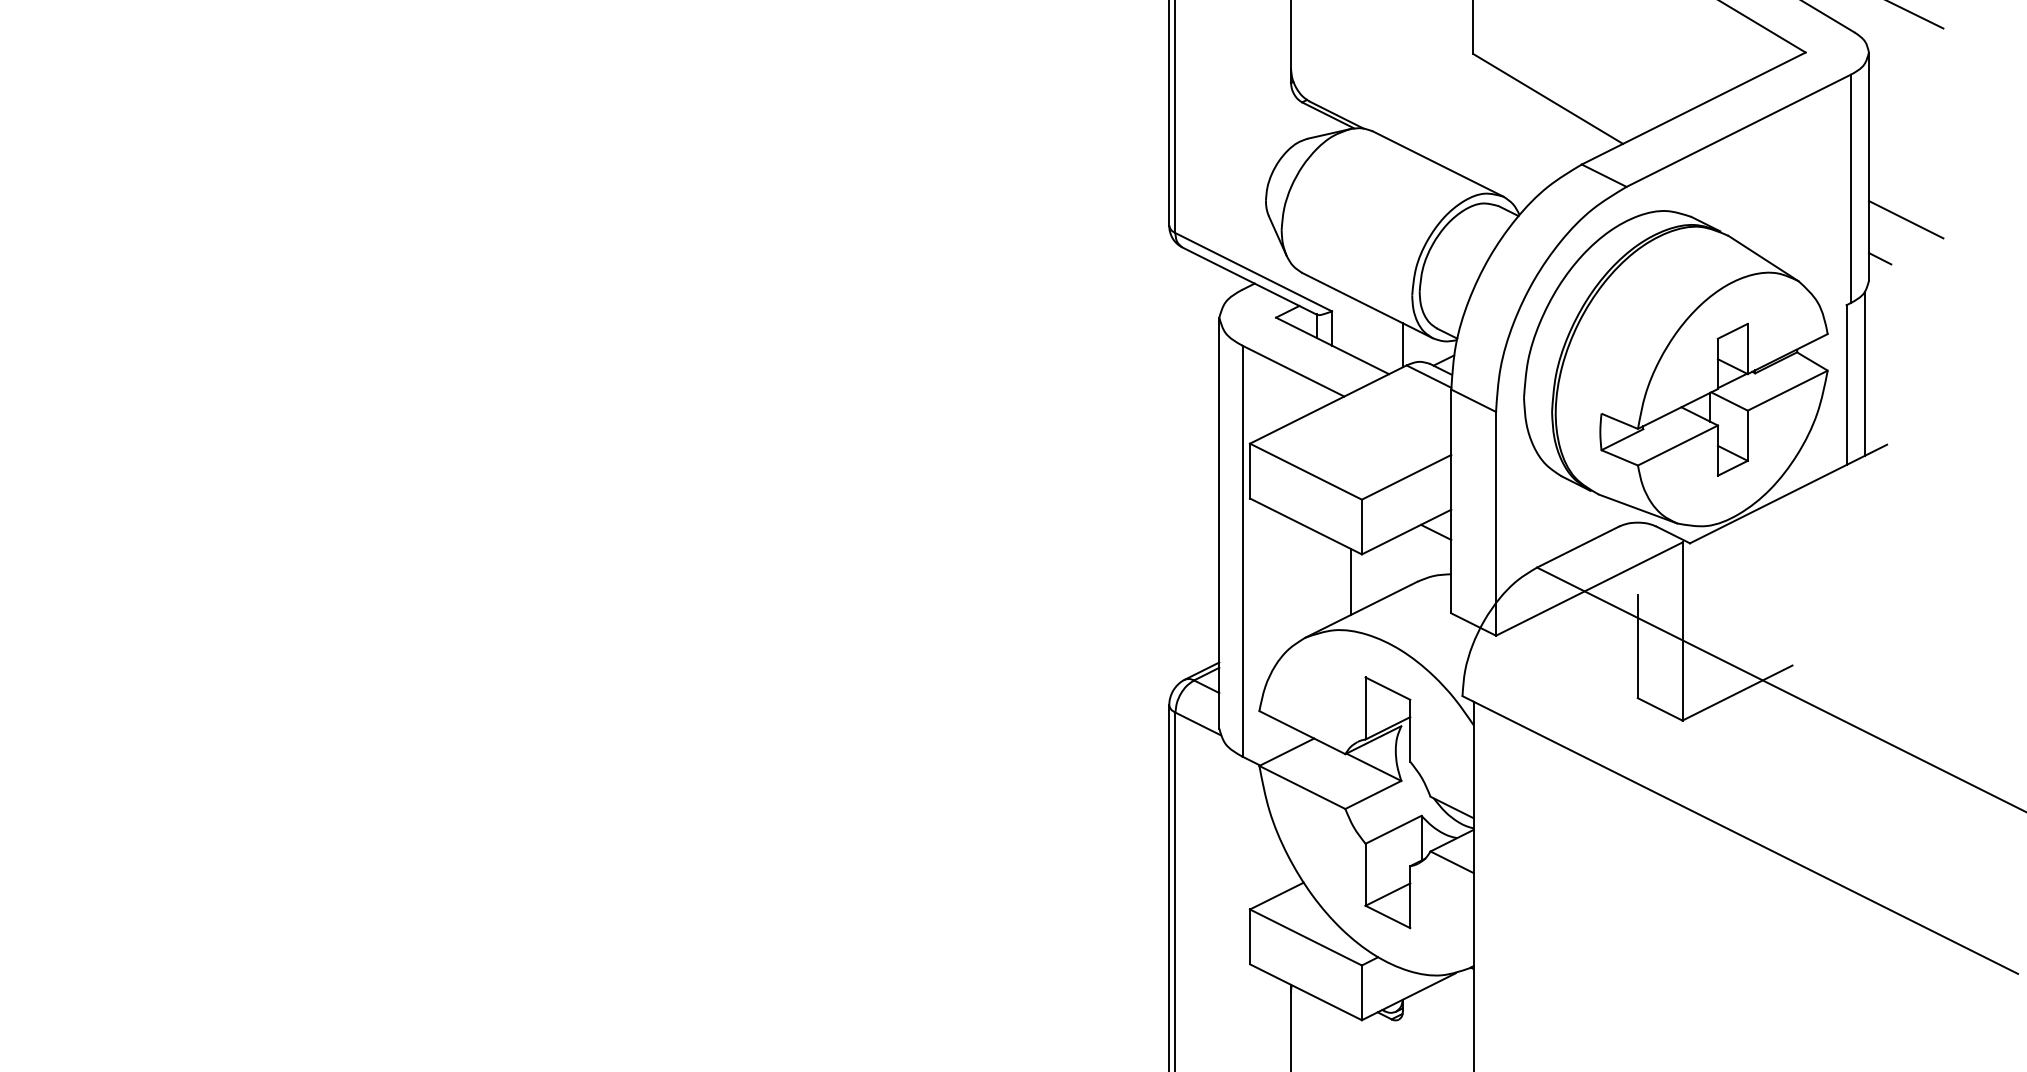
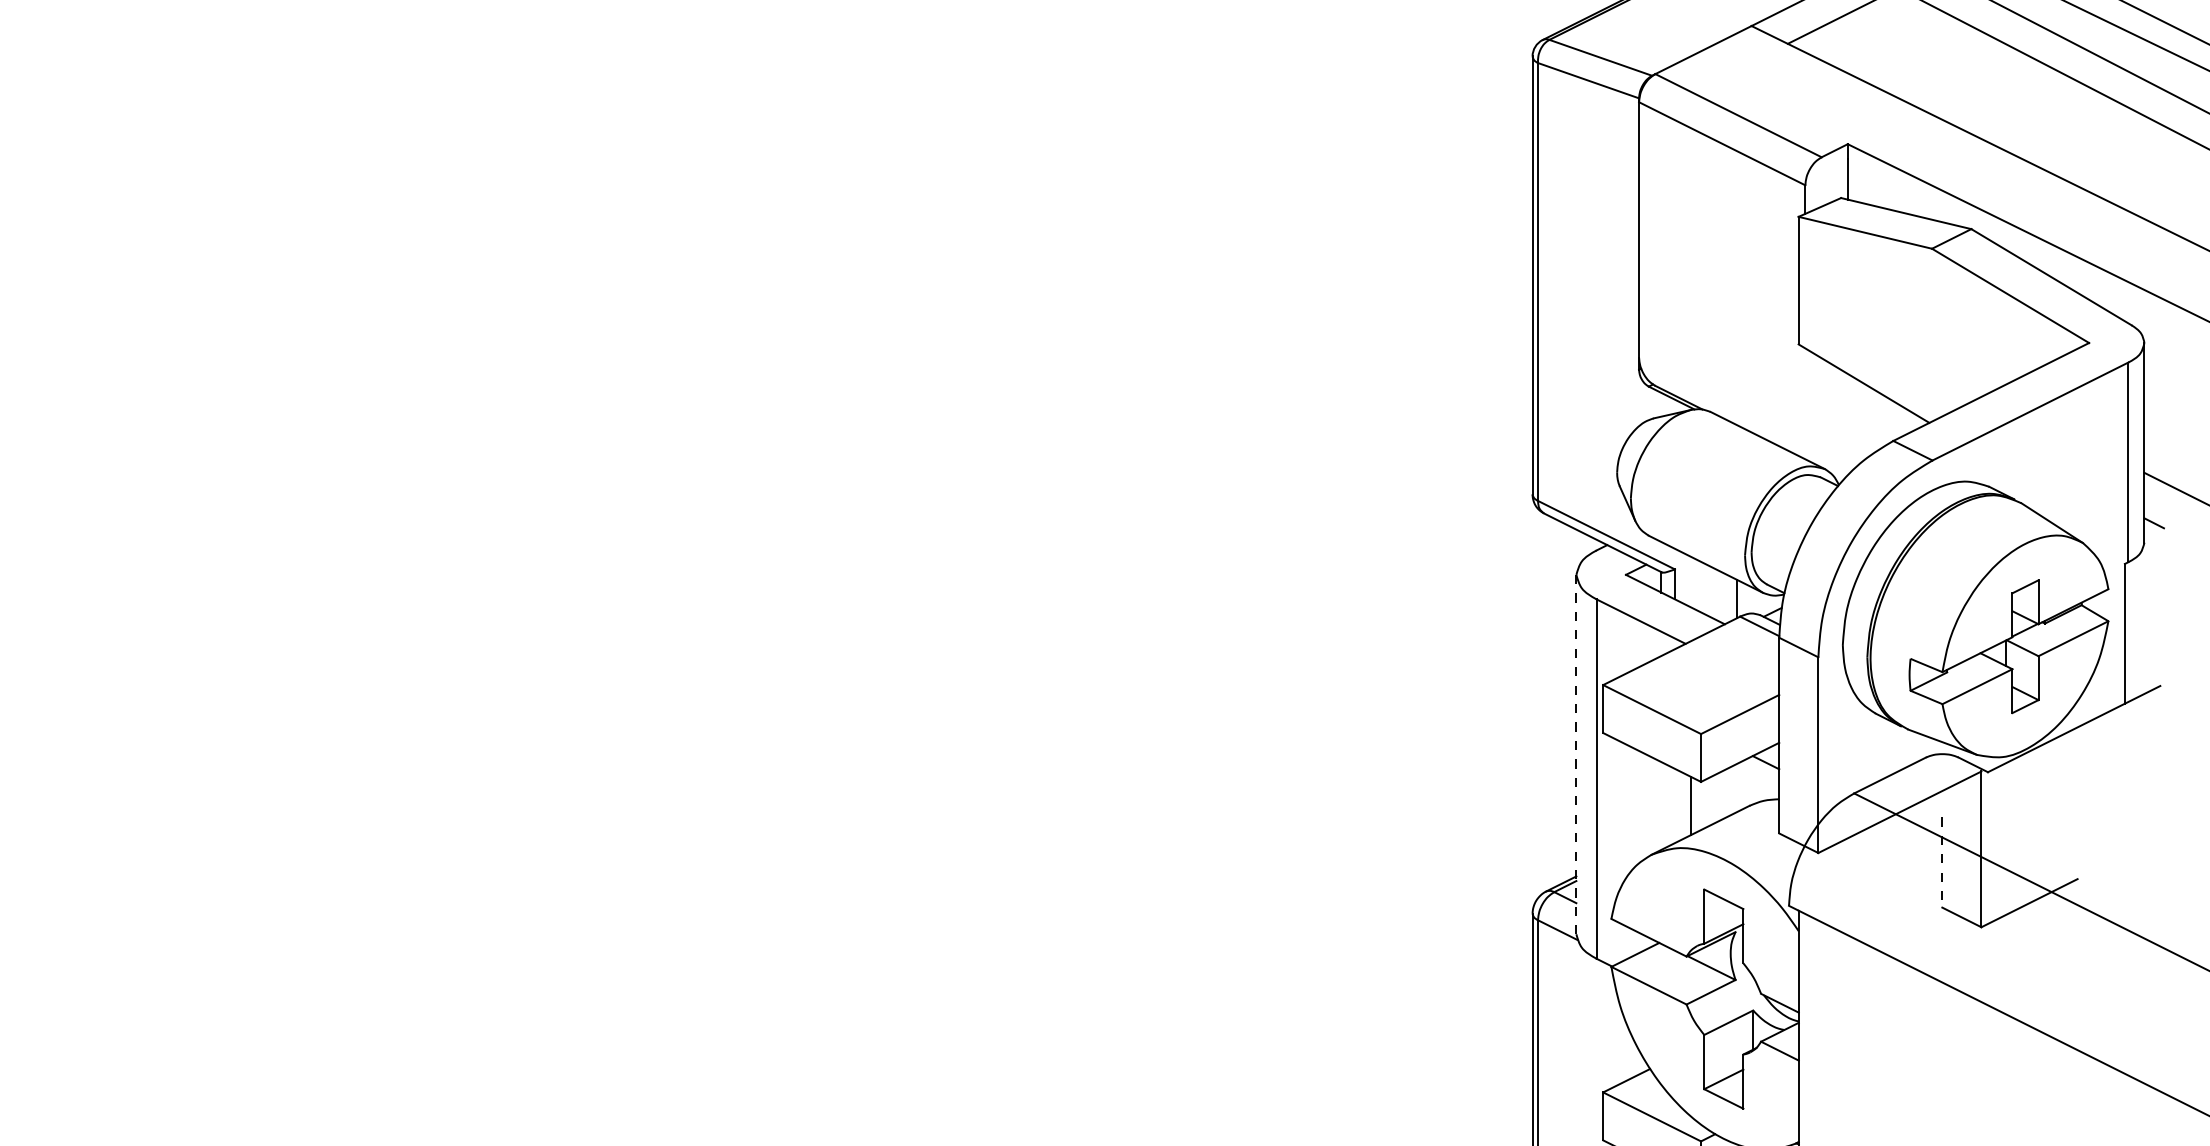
line: (1865, 373) -> (2141, 623), removed
line: (1219, 523) -> (1576, 754), solid -> dashed
line: (1637, 646) -> (1942, 862), solid -> dashed

